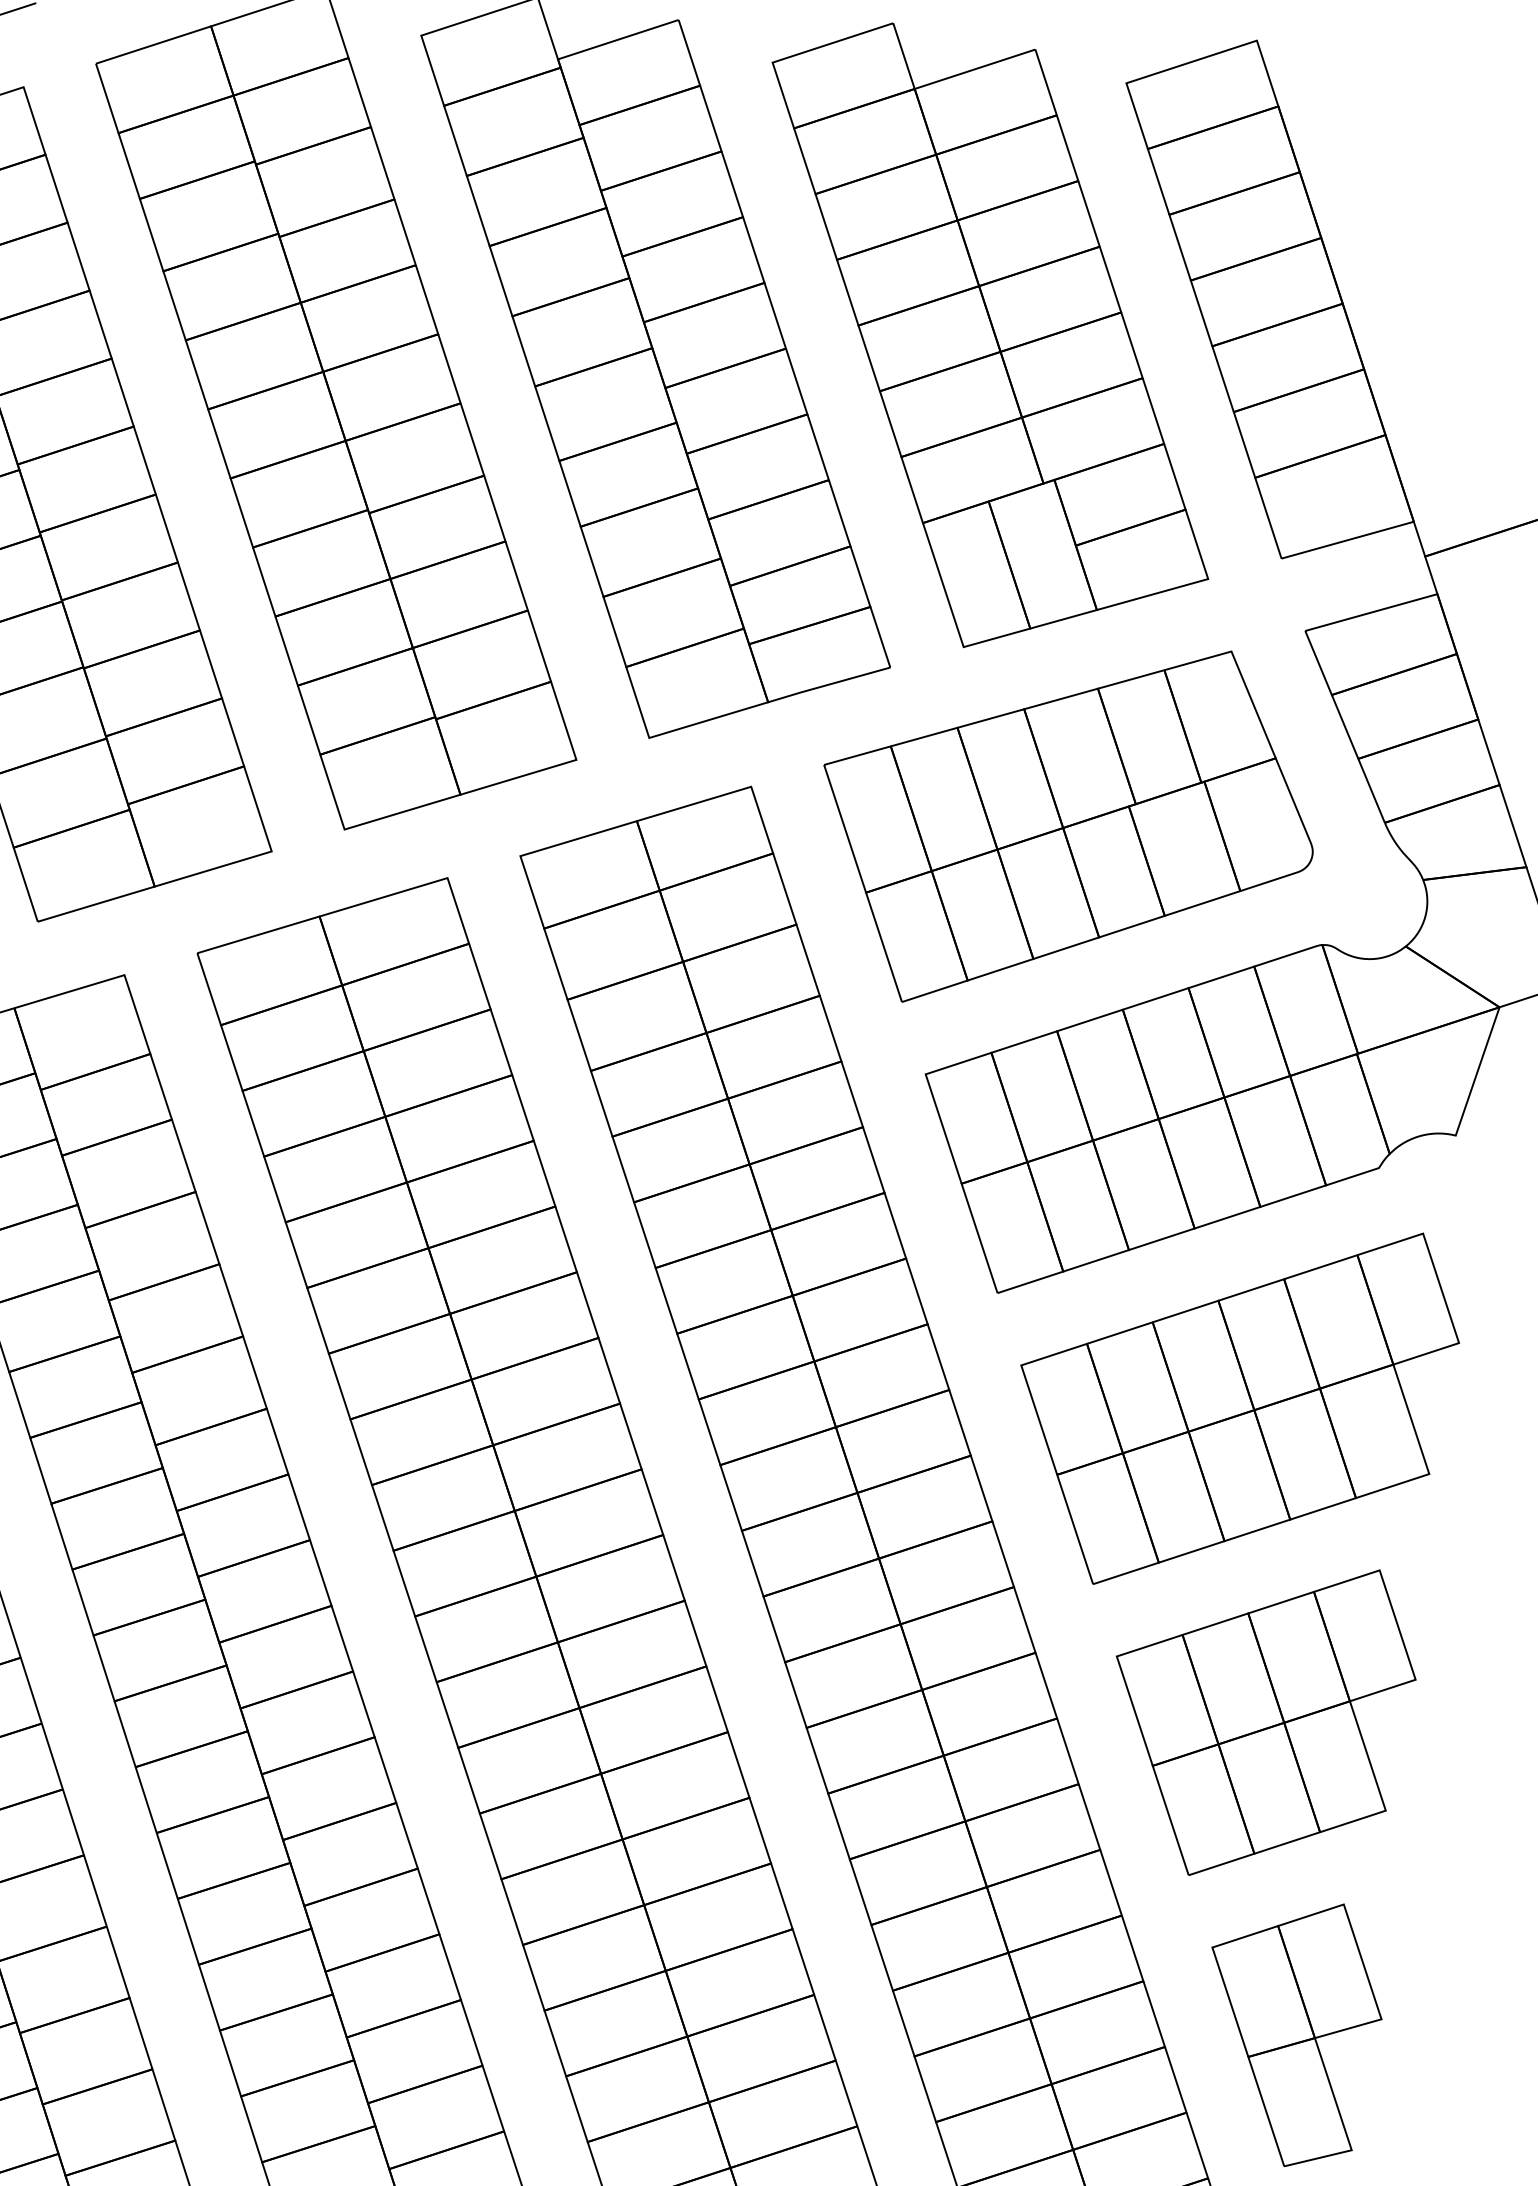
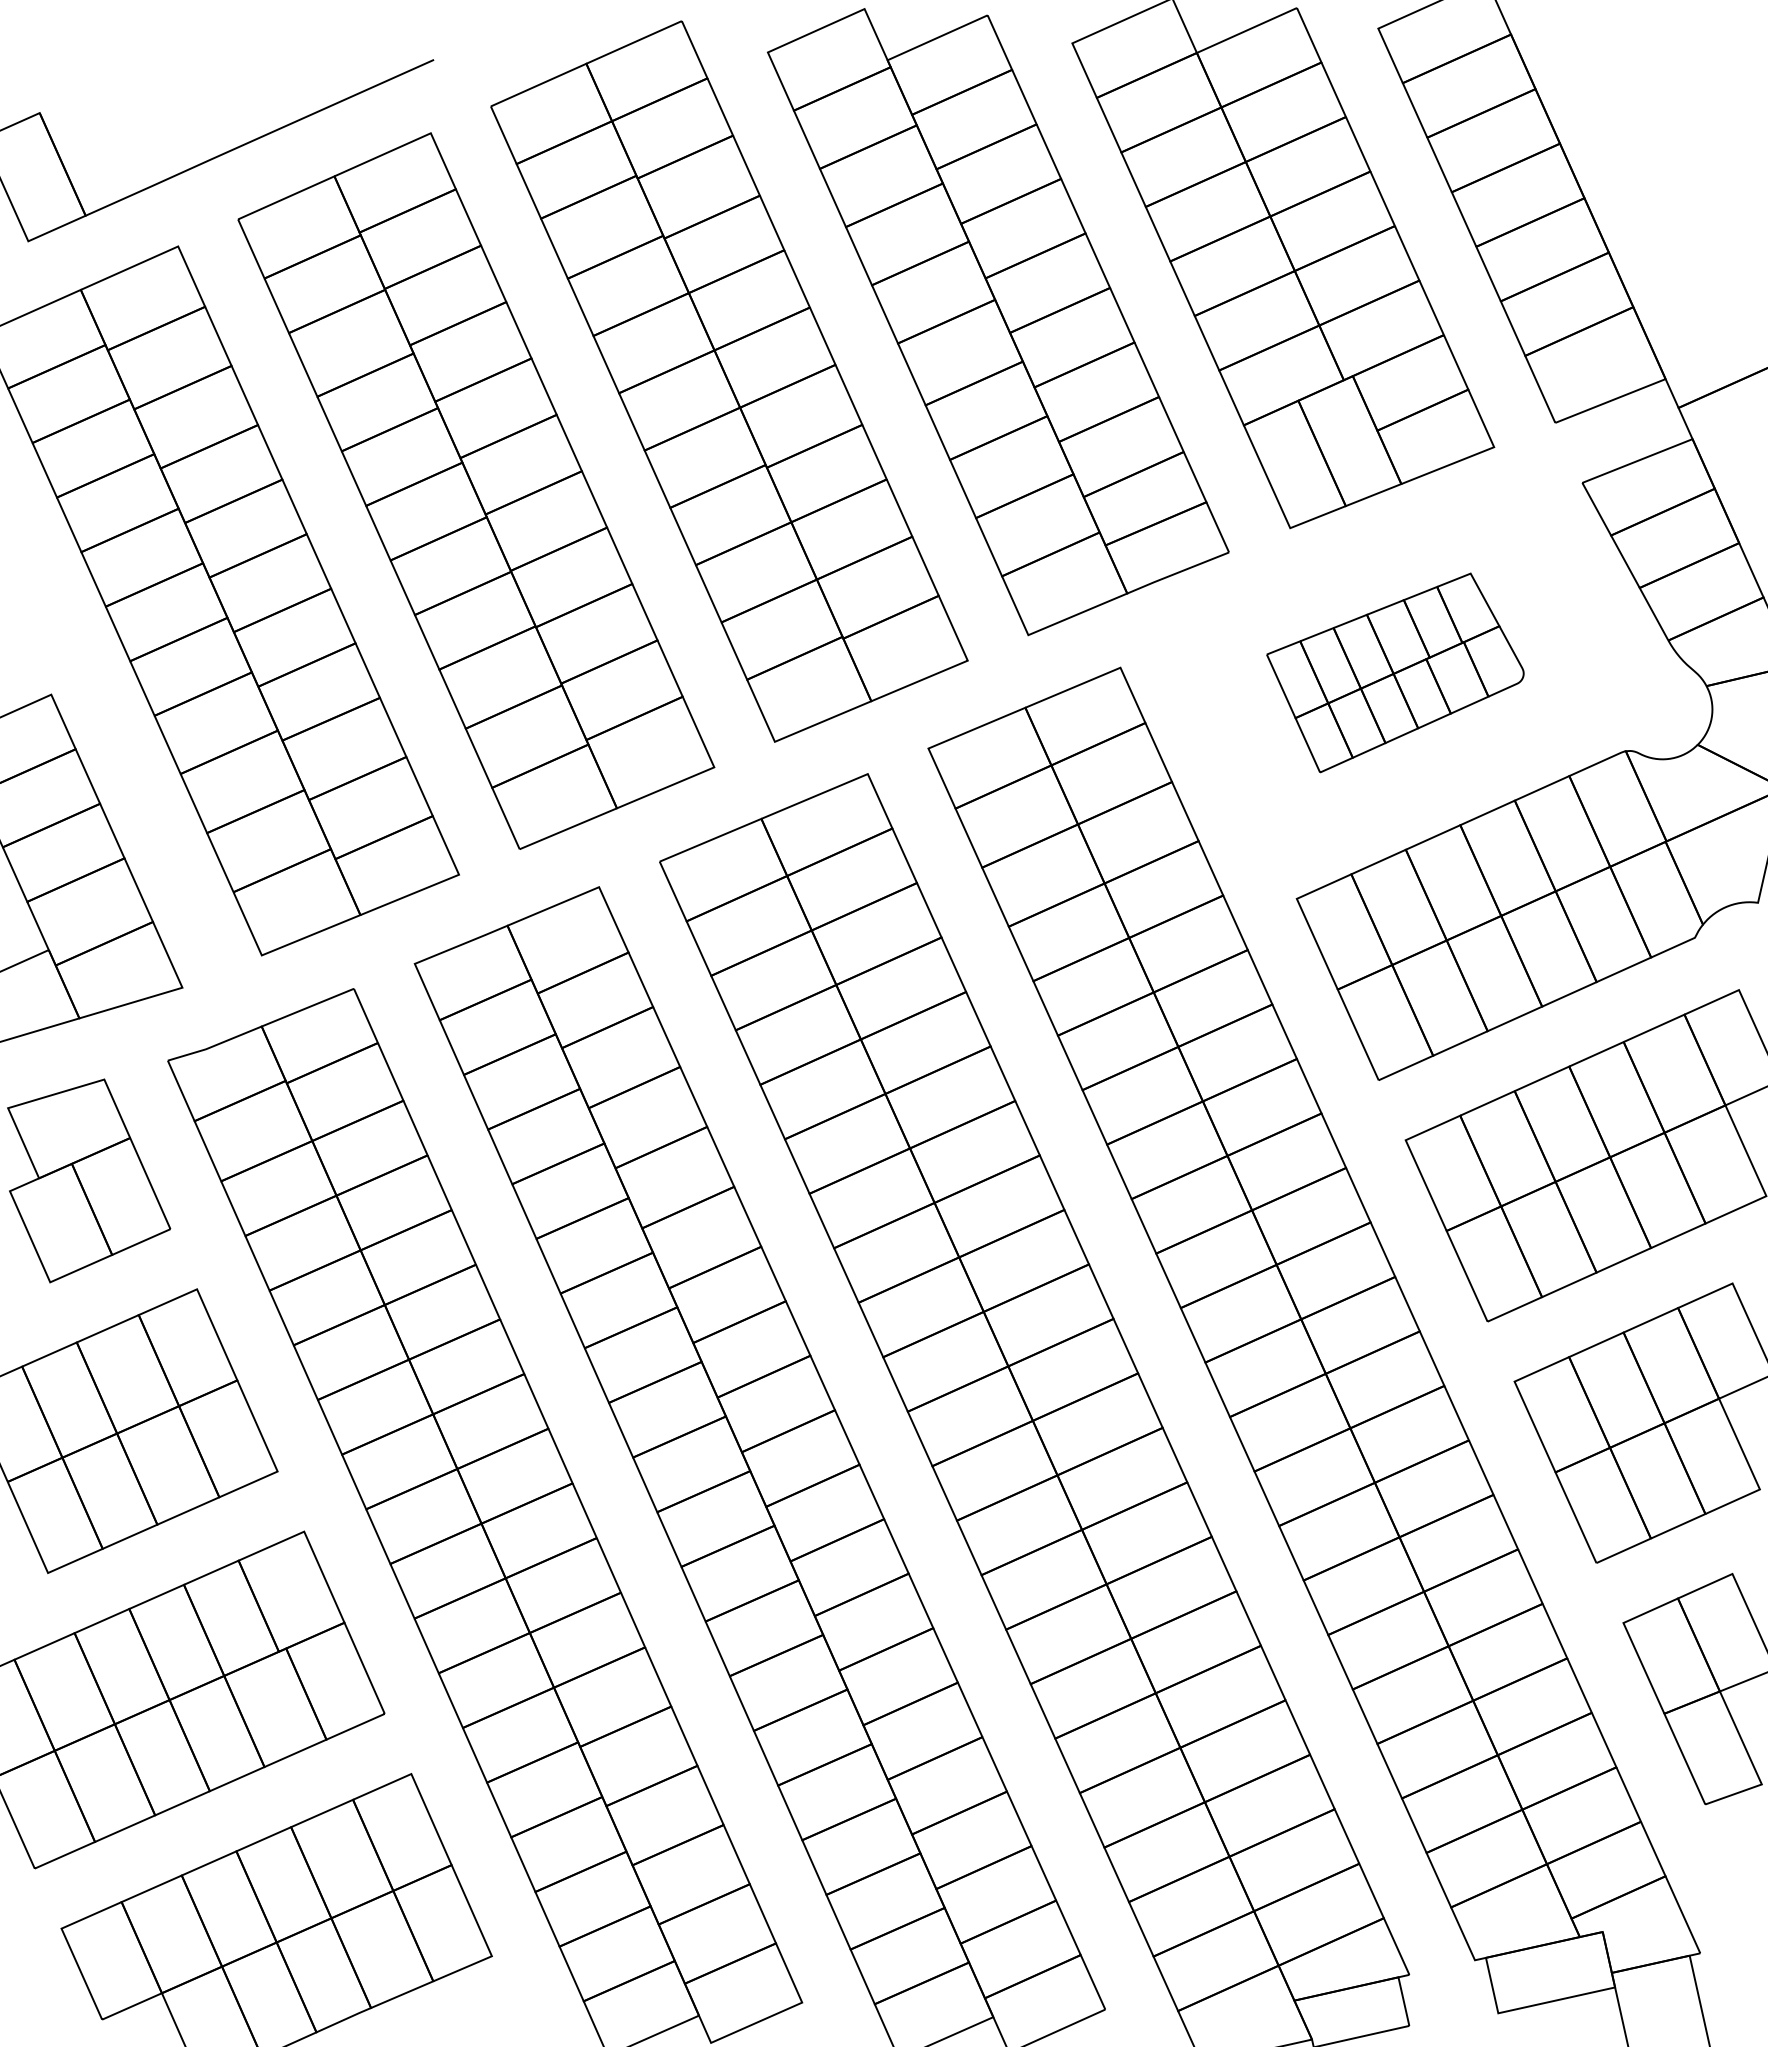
part: (1067, 826) -> (1395, 672), size x0.6

